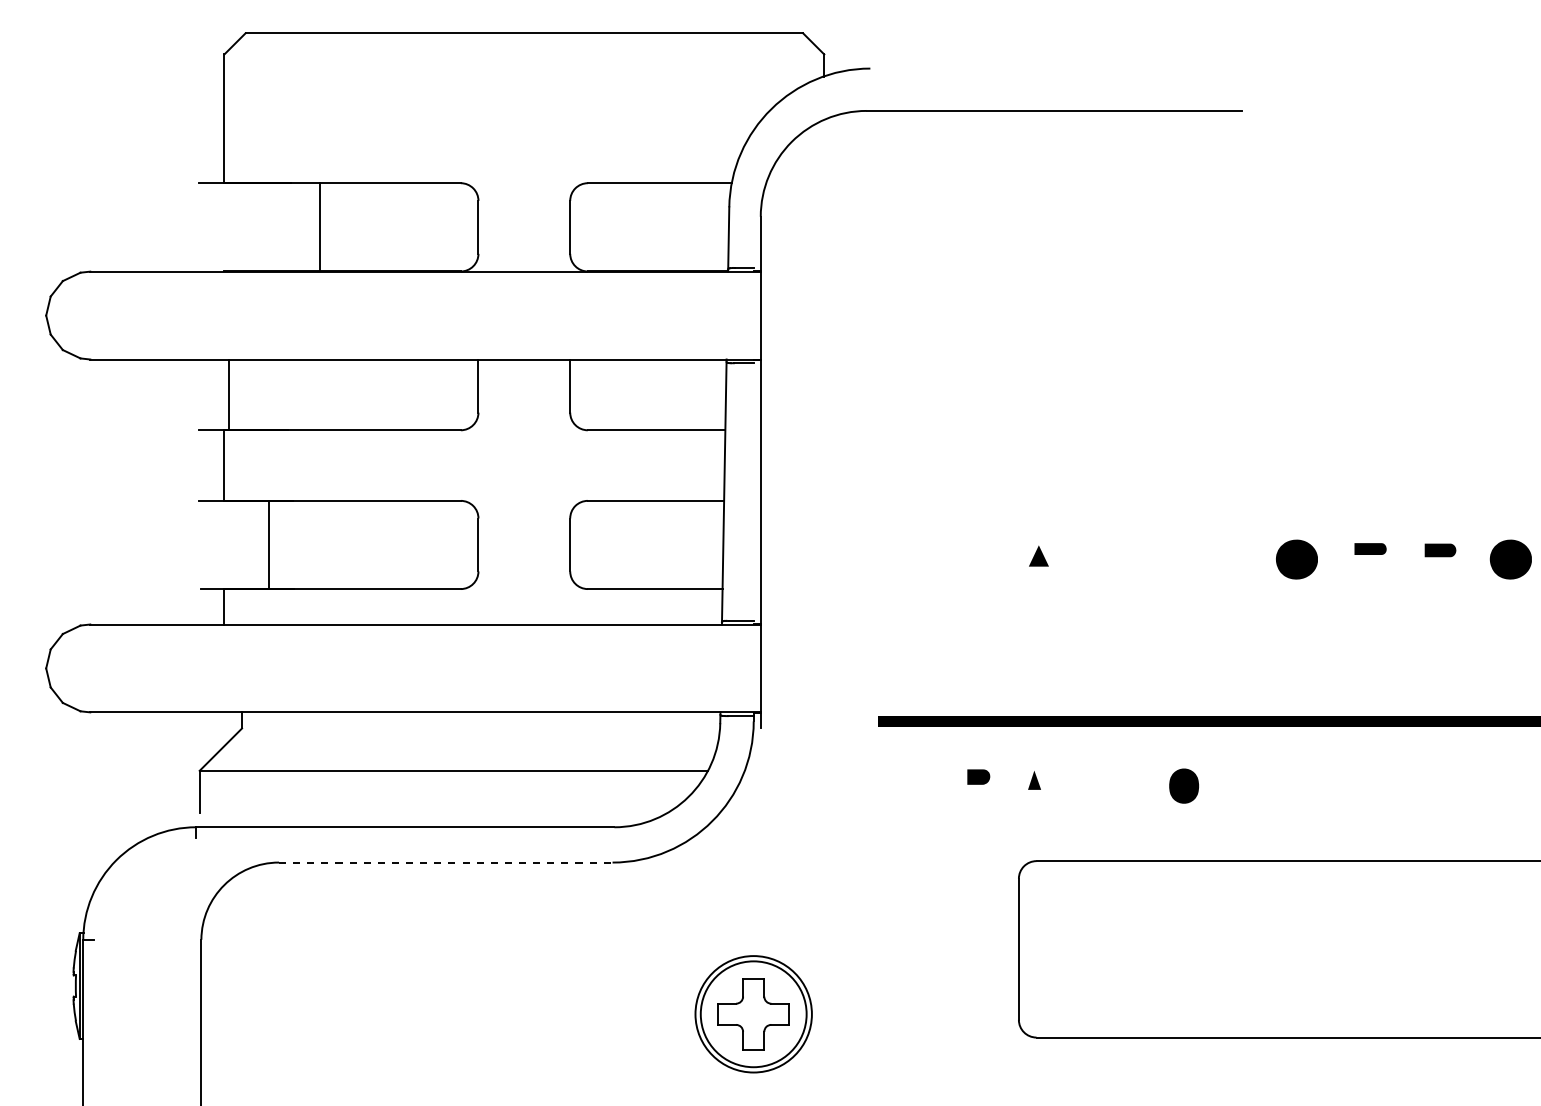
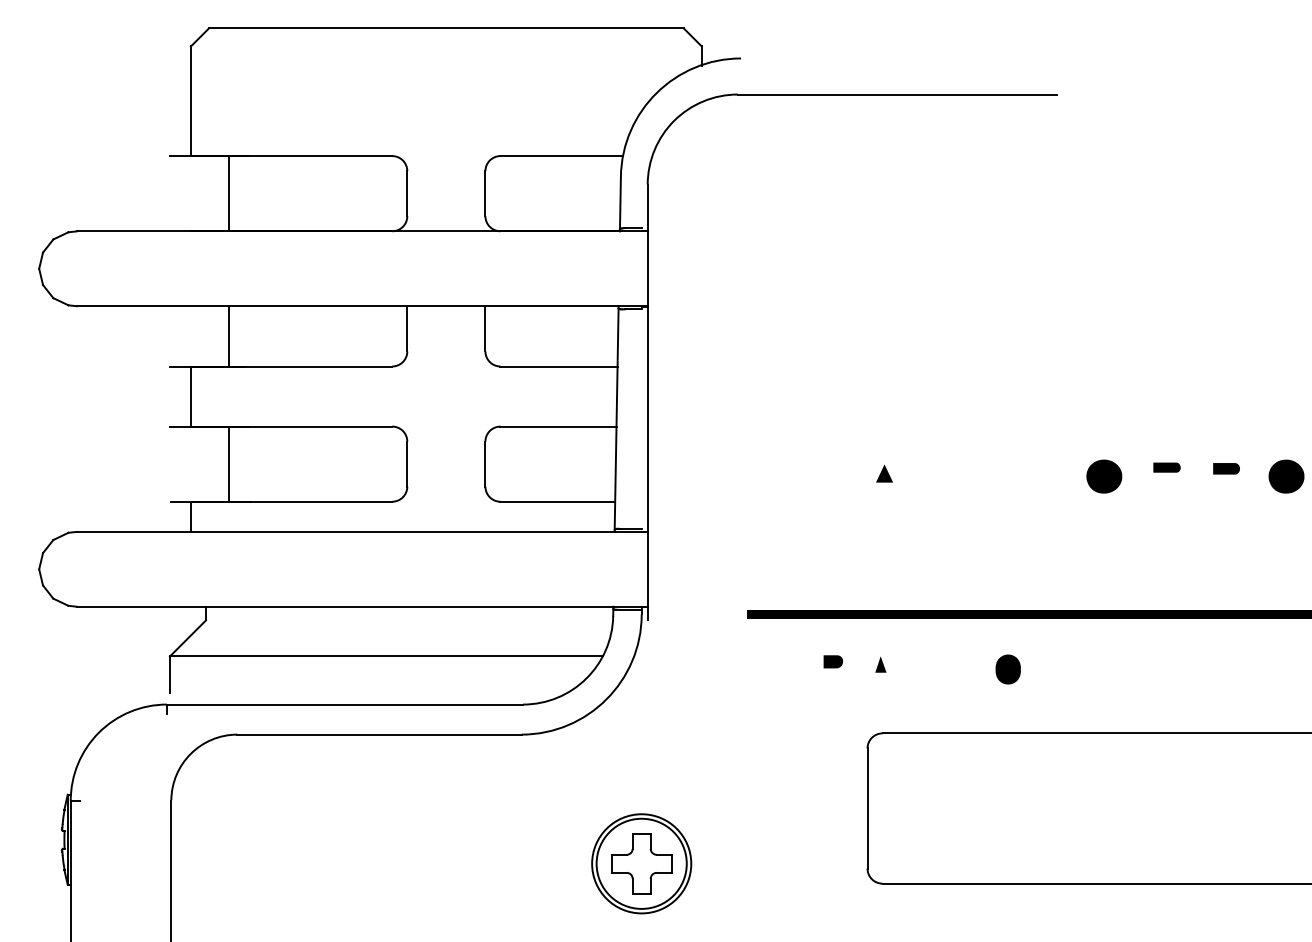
line: (319, 227) -> (228, 193), moved
line: (228, 394) -> (228, 336), moved
line: (445, 862) -> (379, 734), dashed -> solid

